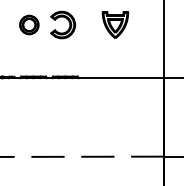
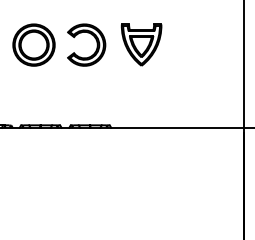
part: (29, 24) -> (34, 44), size x1.43
part: (115, 24) -> (141, 44), moved

